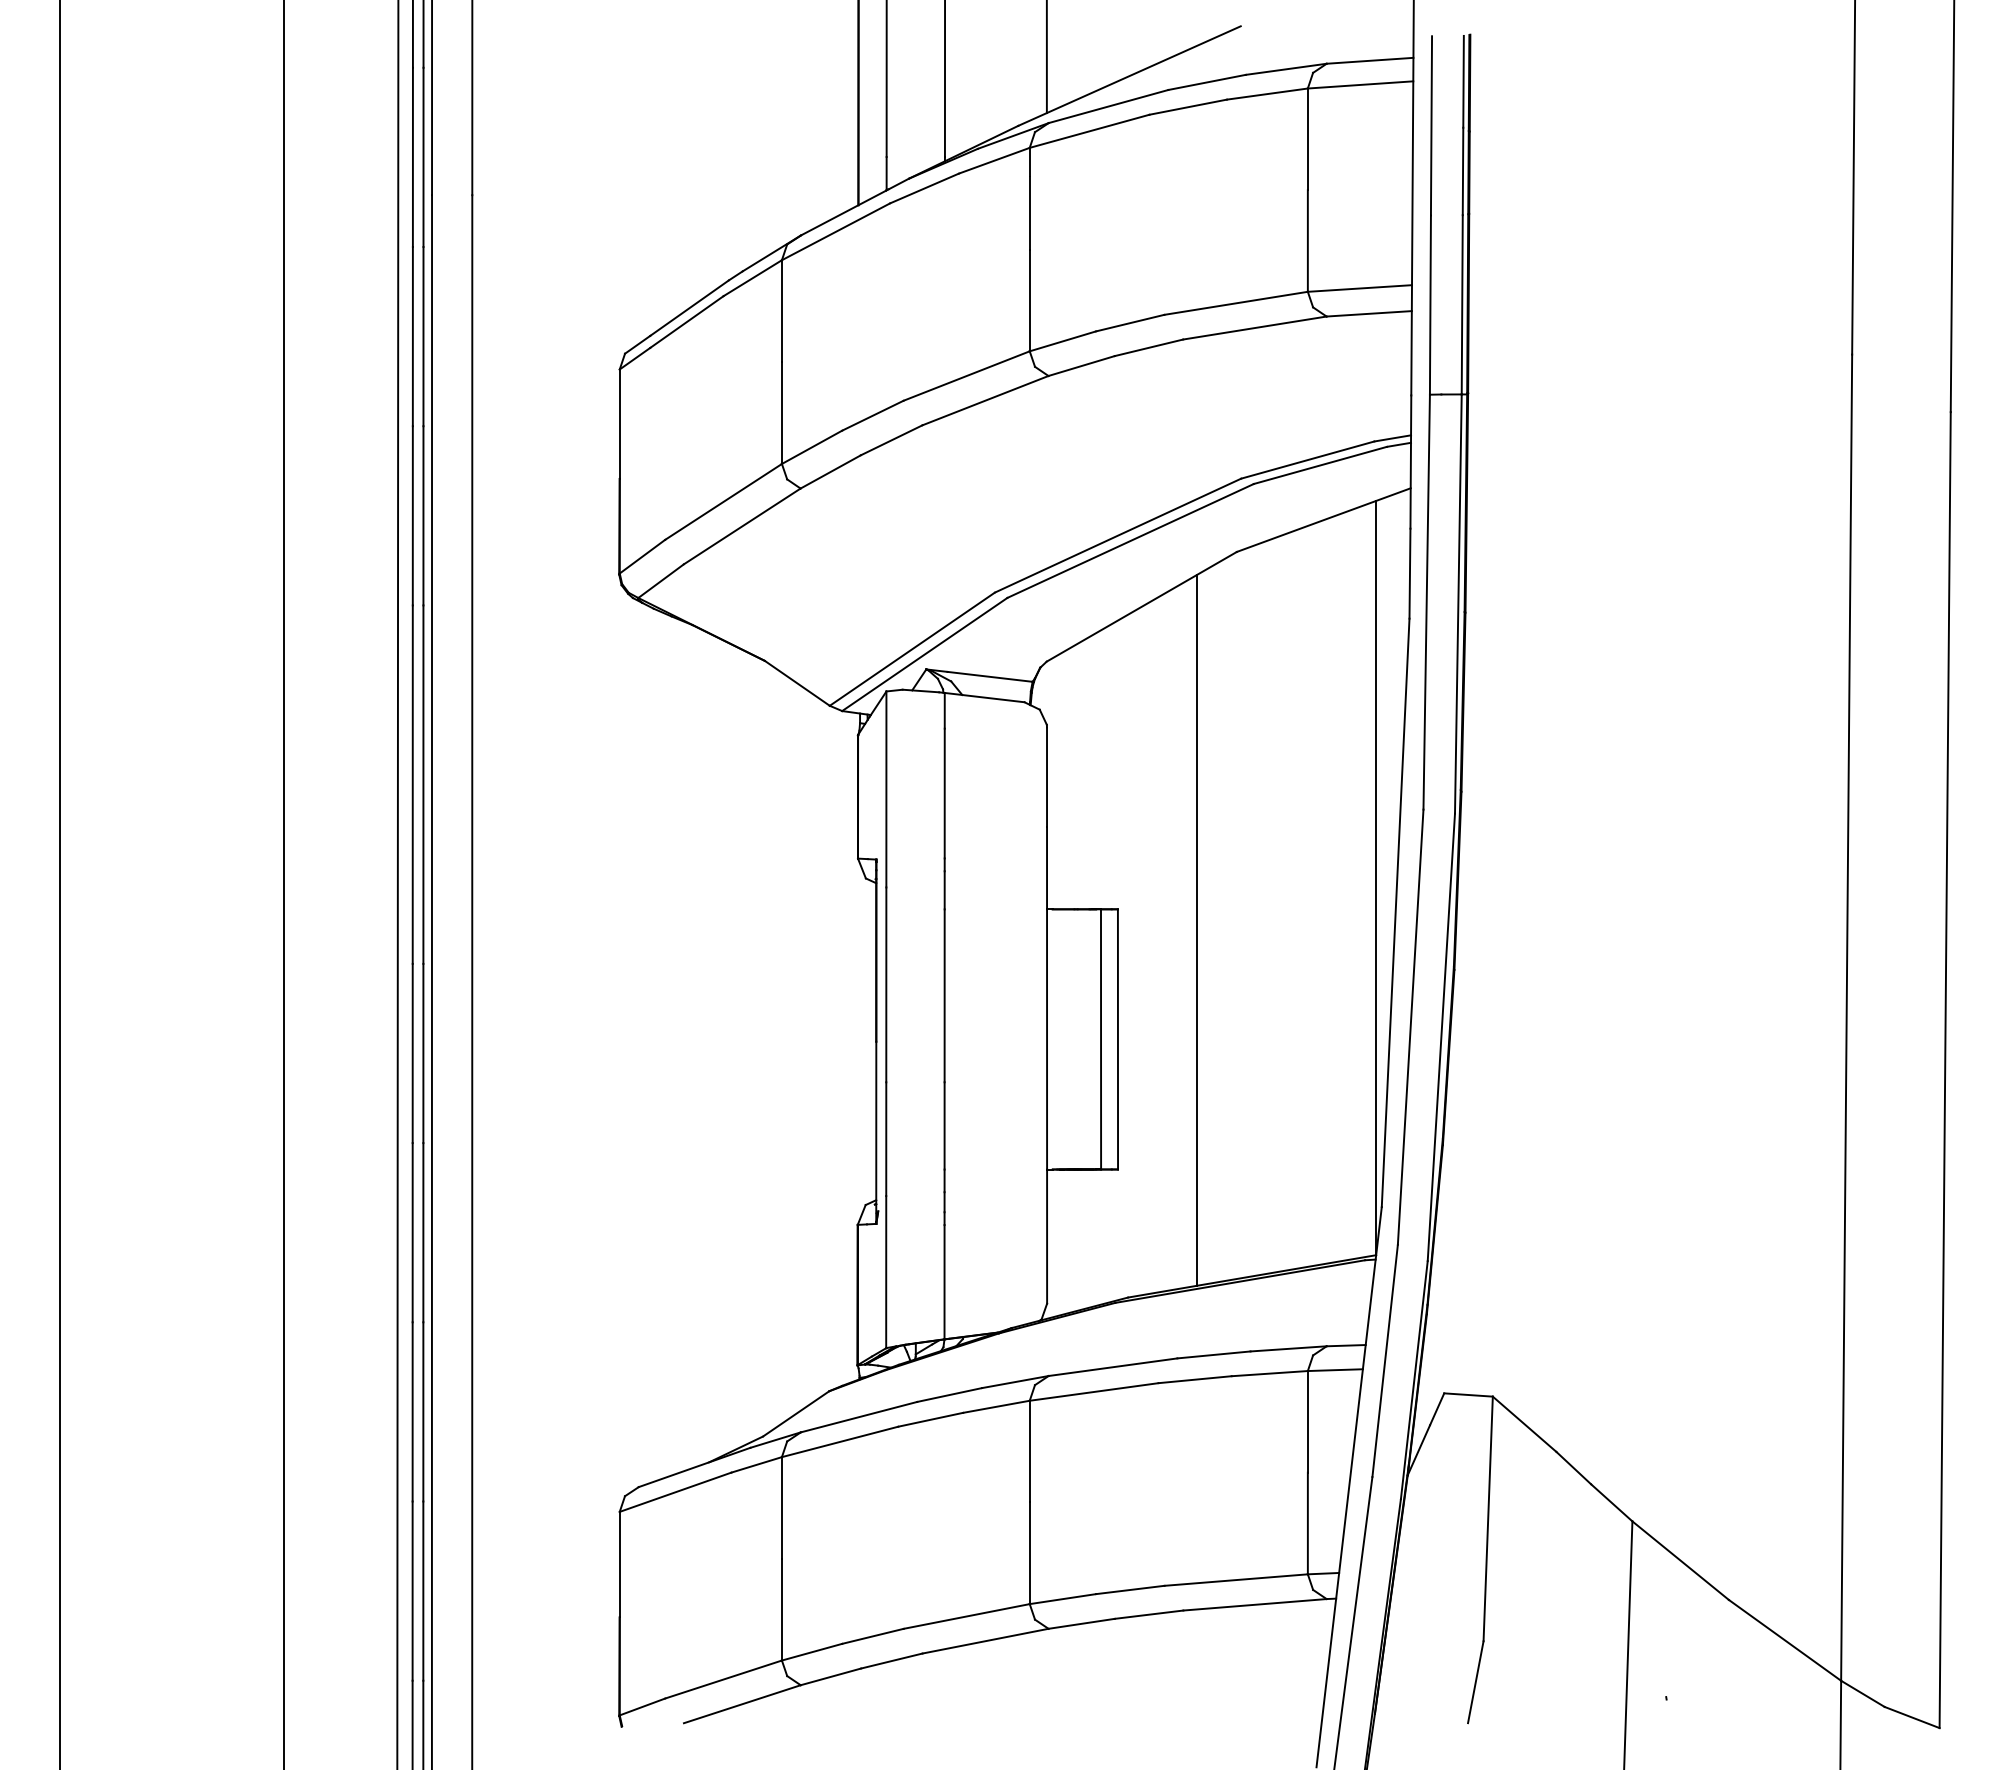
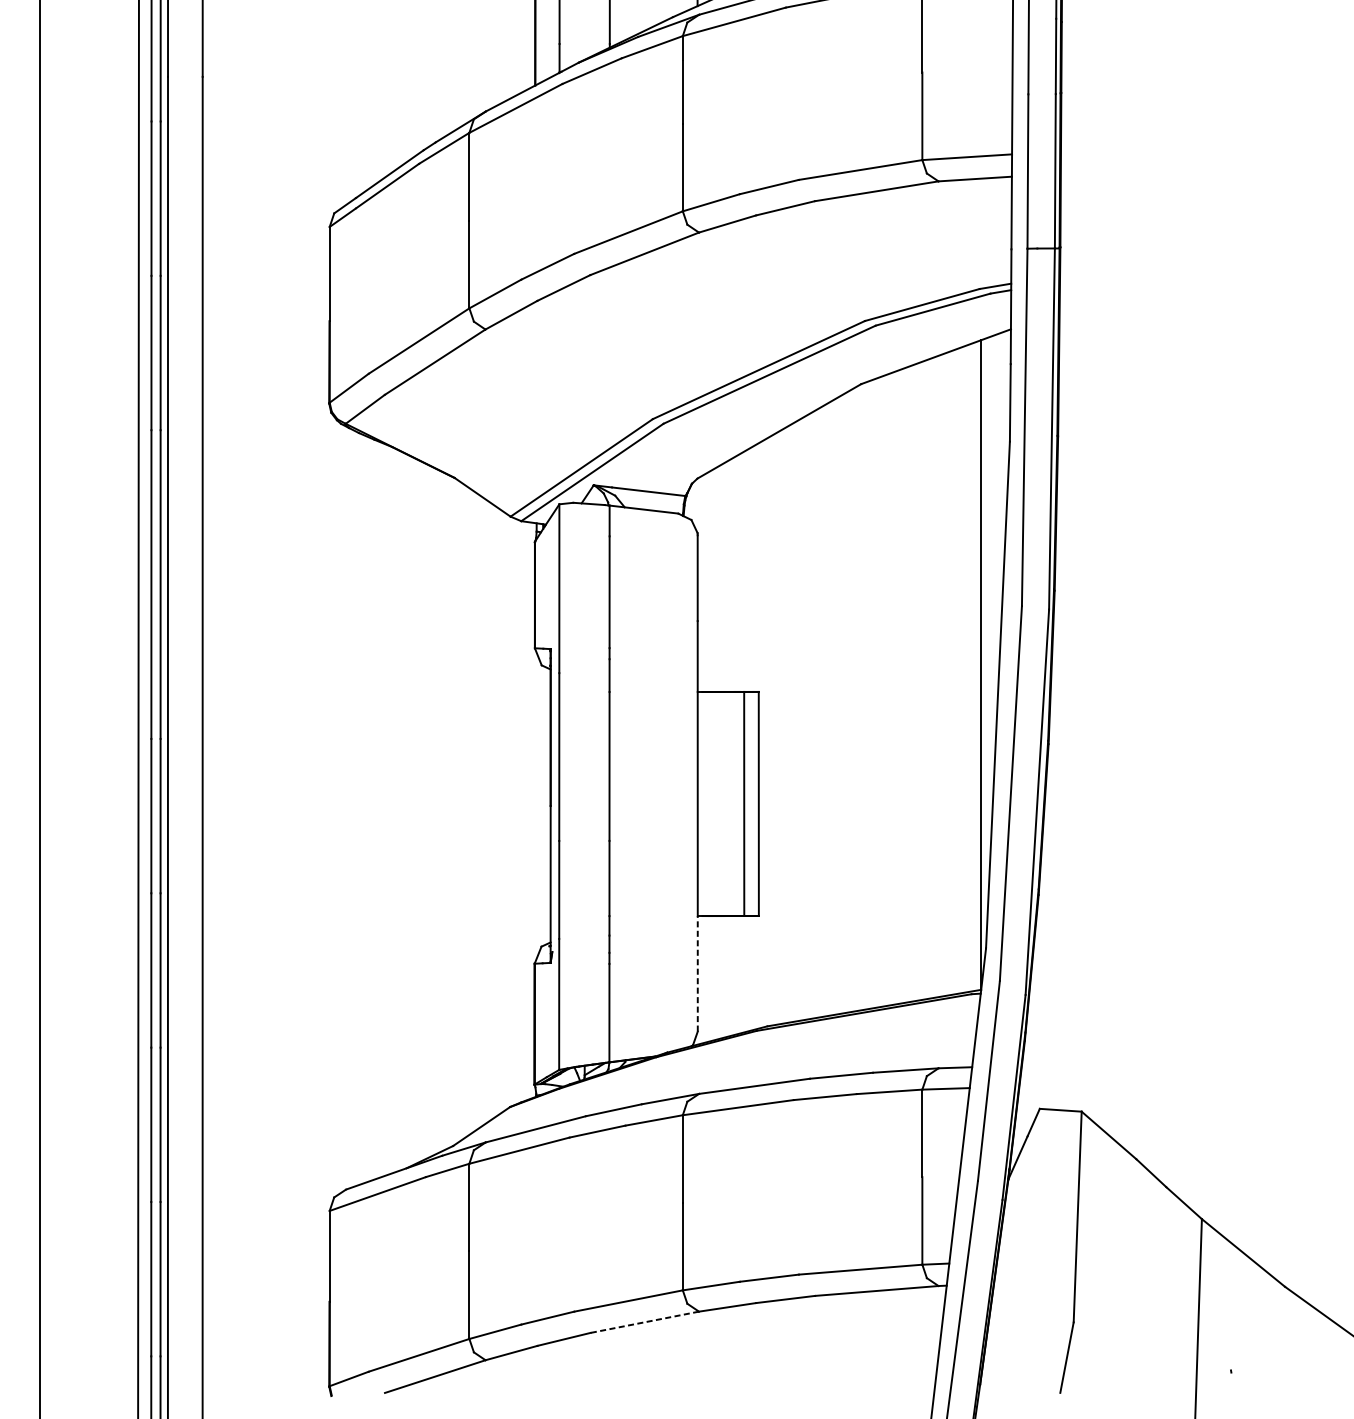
line: (1196, 930) -> (826, 710), removed
line: (1047, 1236) -> (698, 973), solid -> dashed
line: (985, 1641) -> (644, 1322), solid -> dashed

